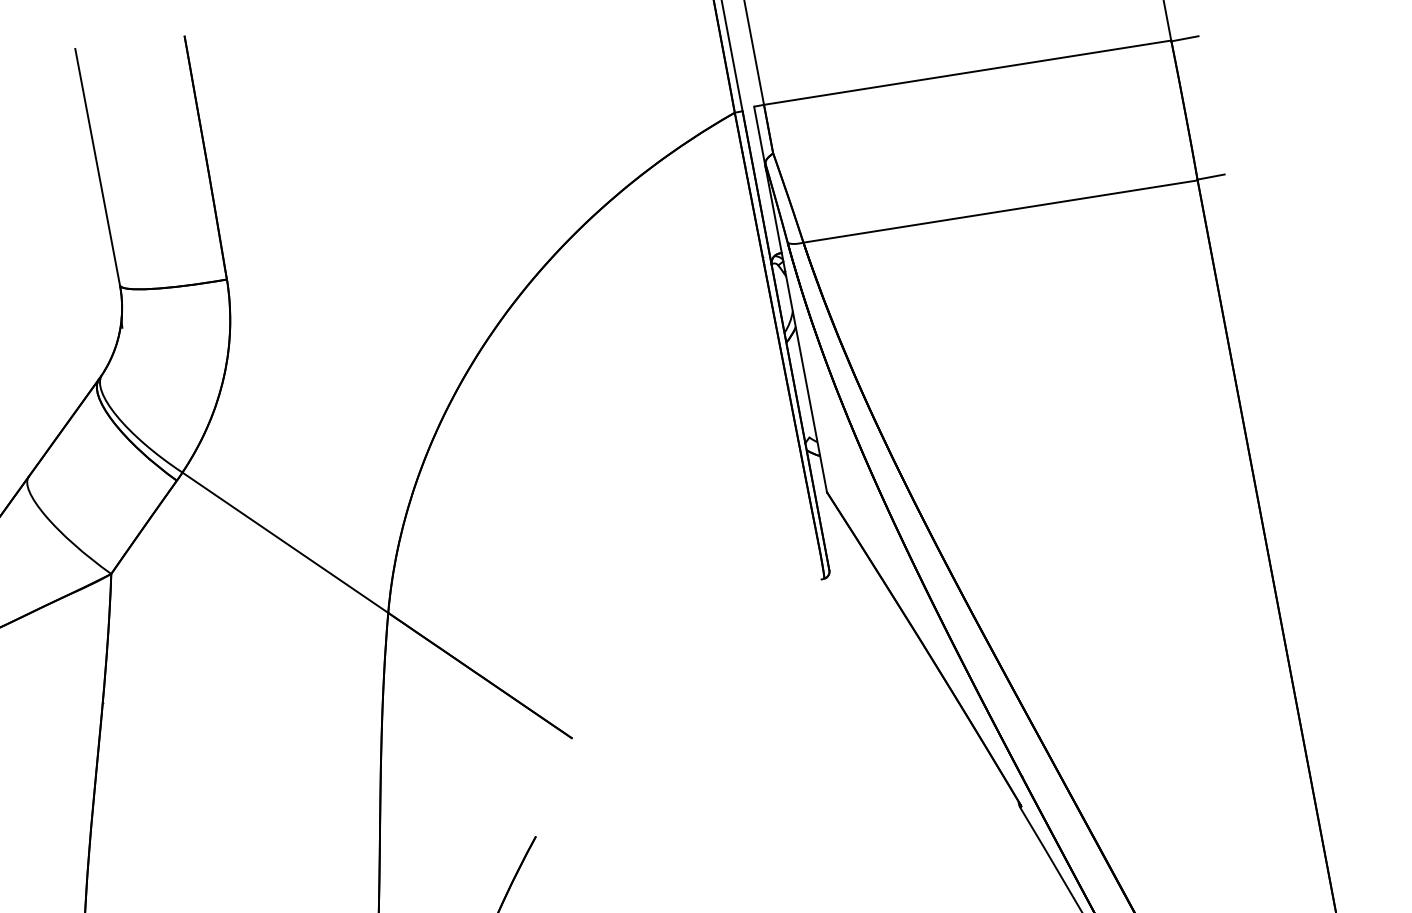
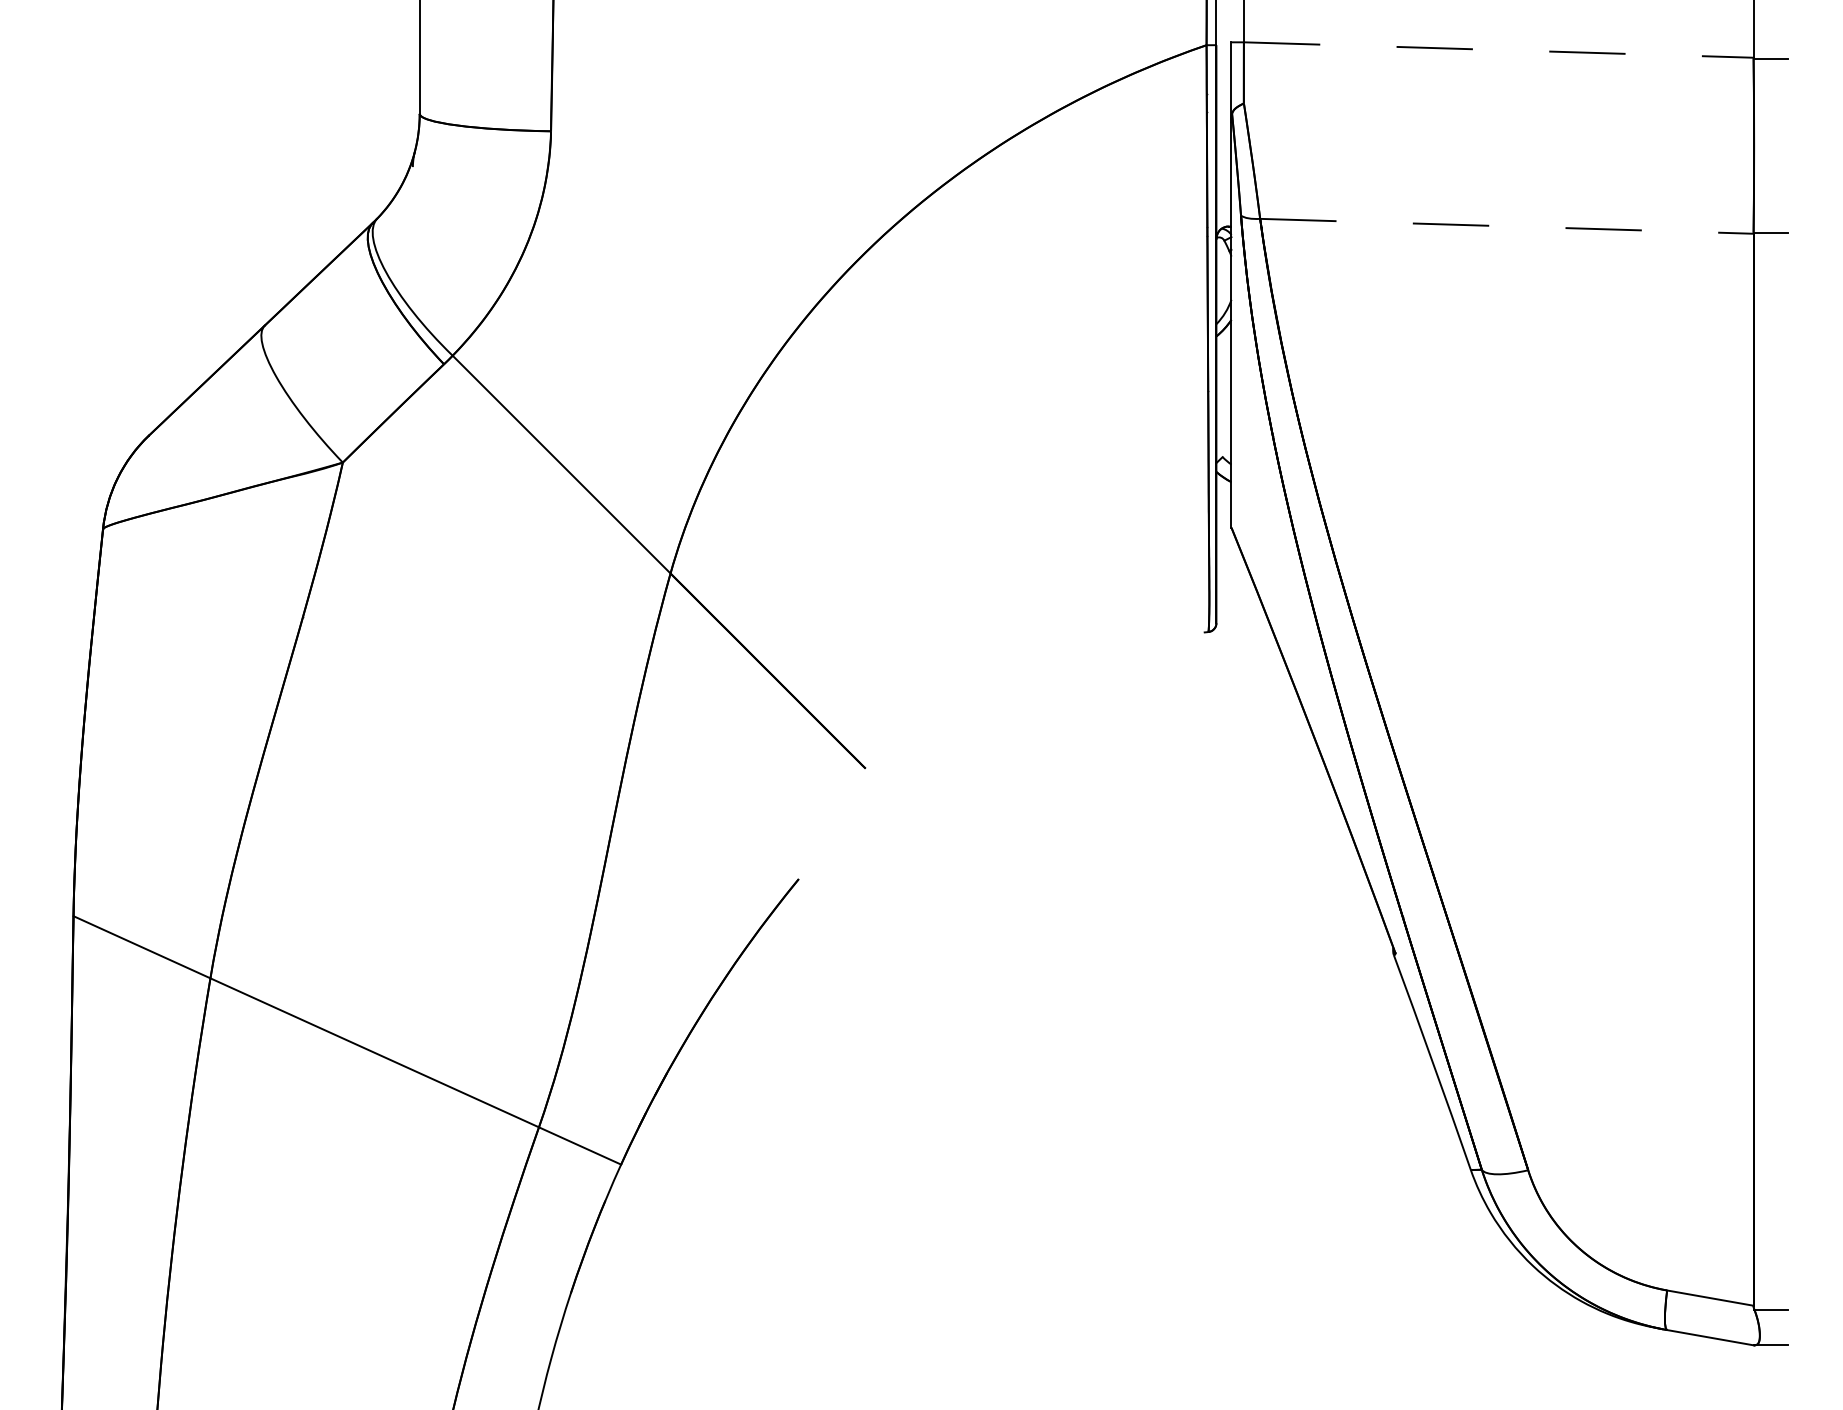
line: (967, 73) -> (1498, 50), solid -> dashed
line: (1000, 211) -> (1506, 226), solid -> dashed

